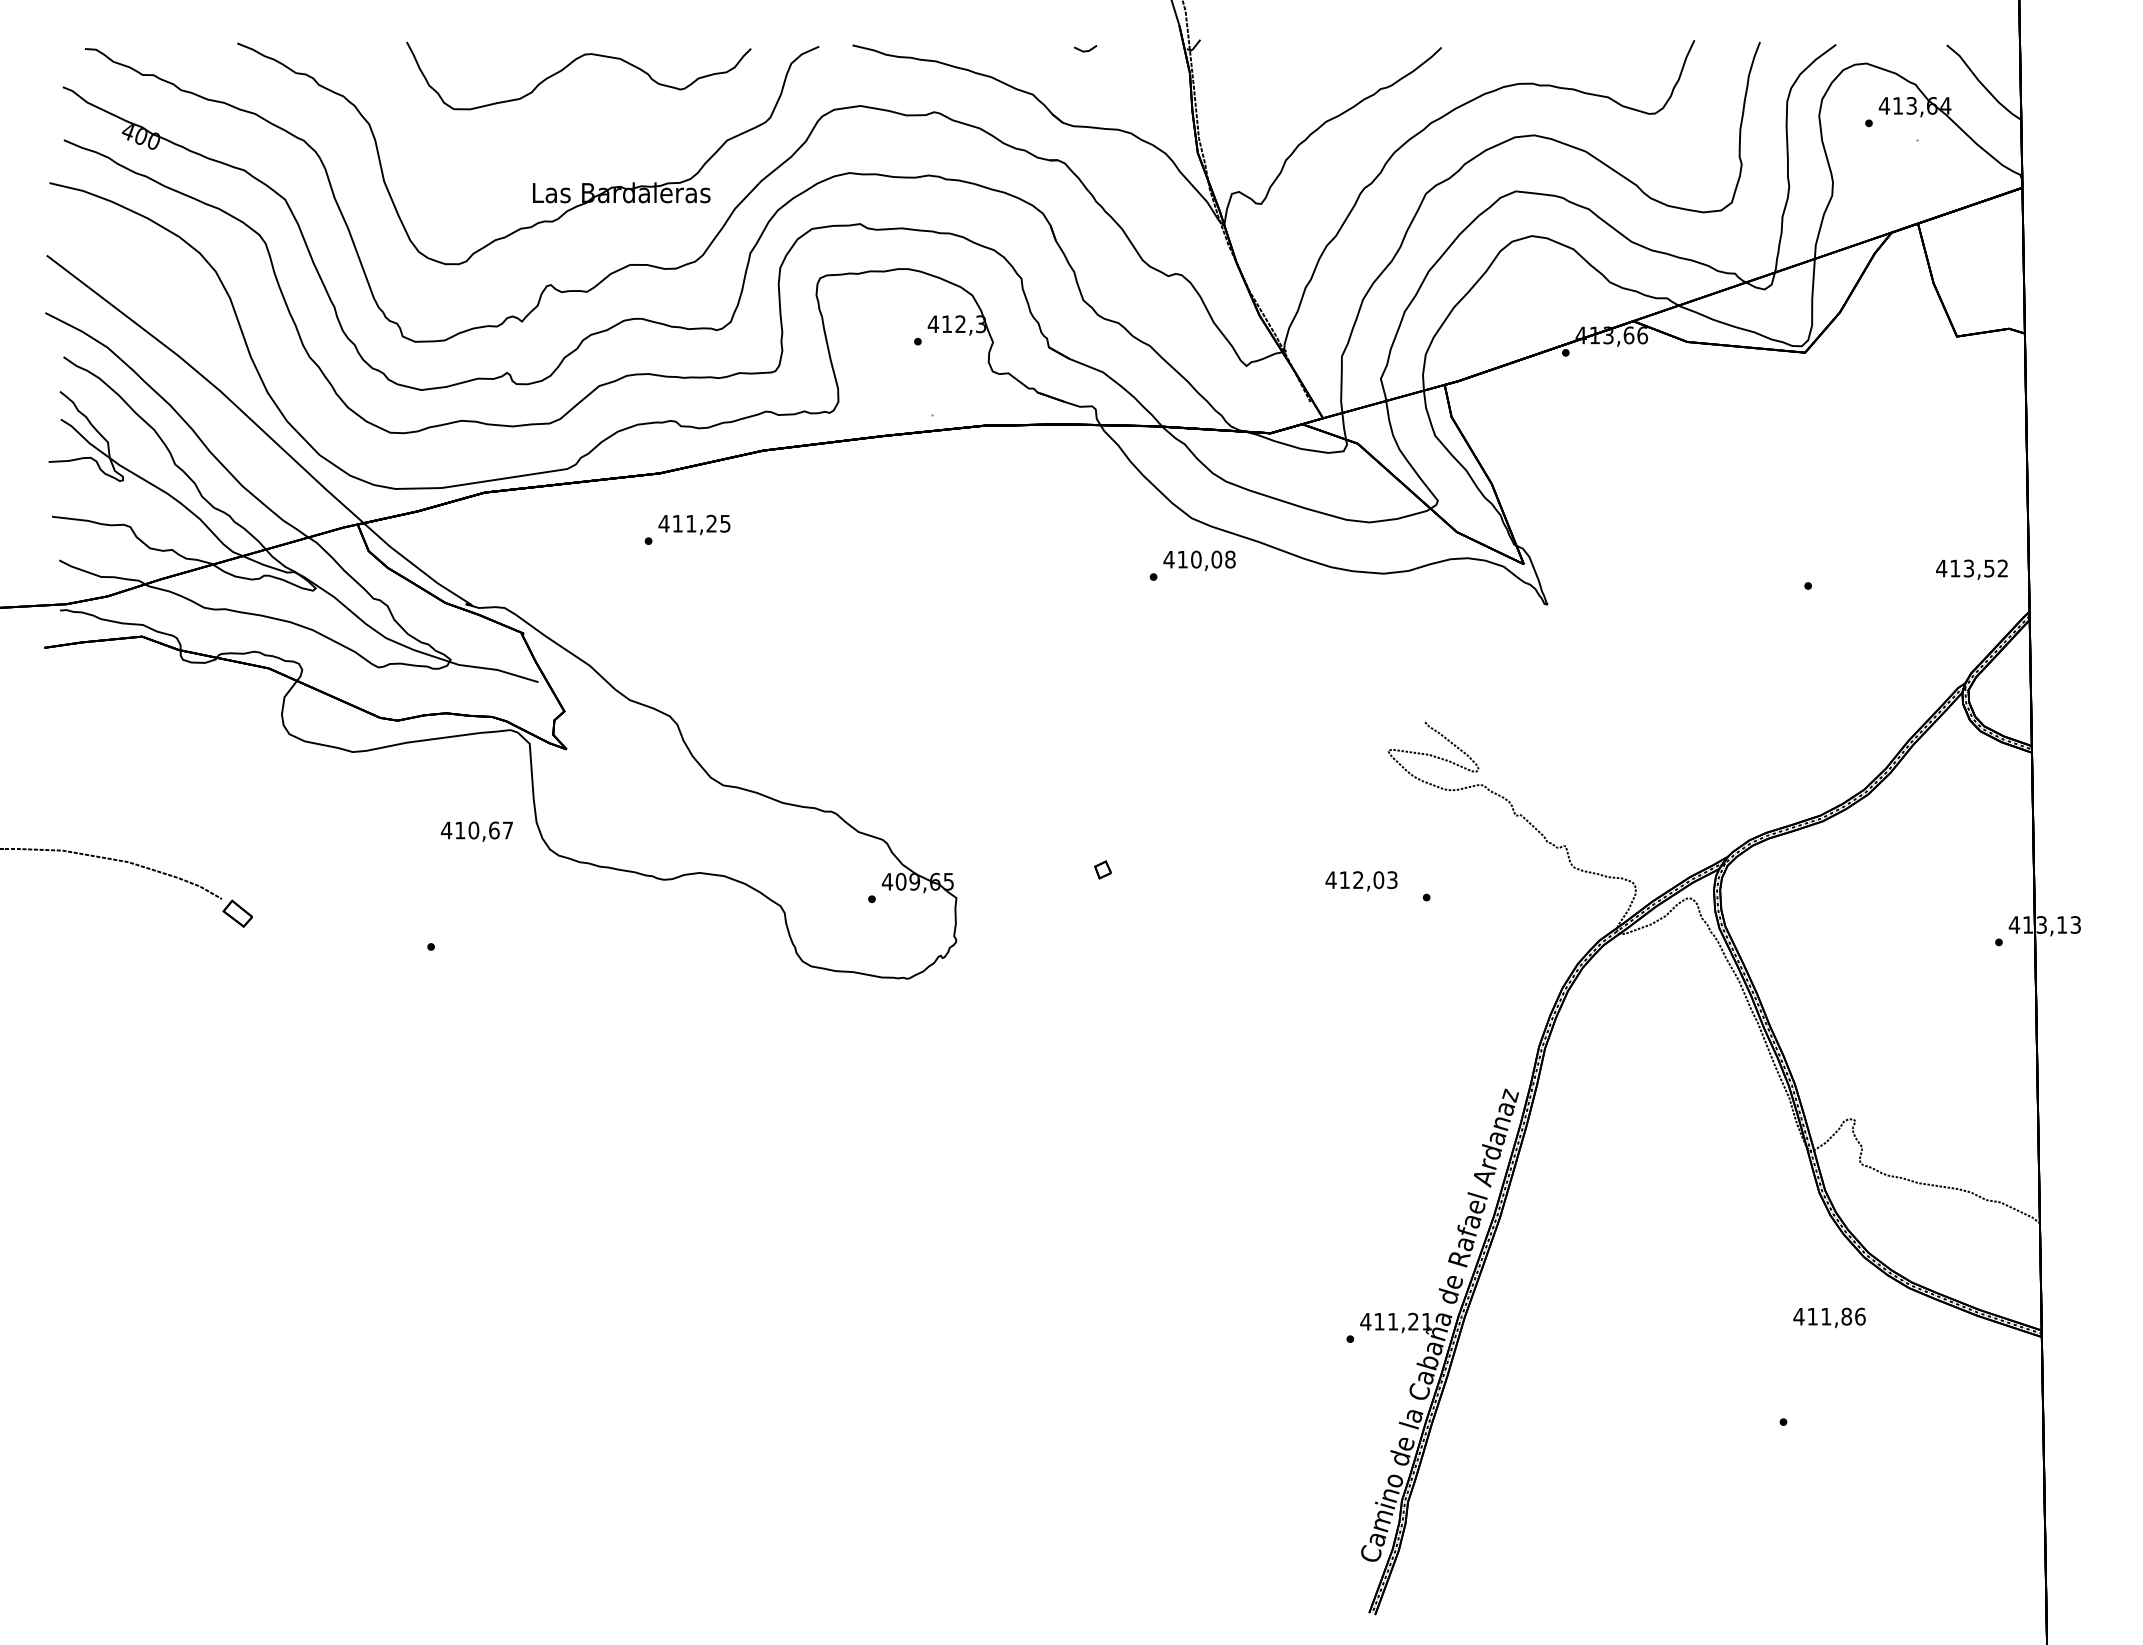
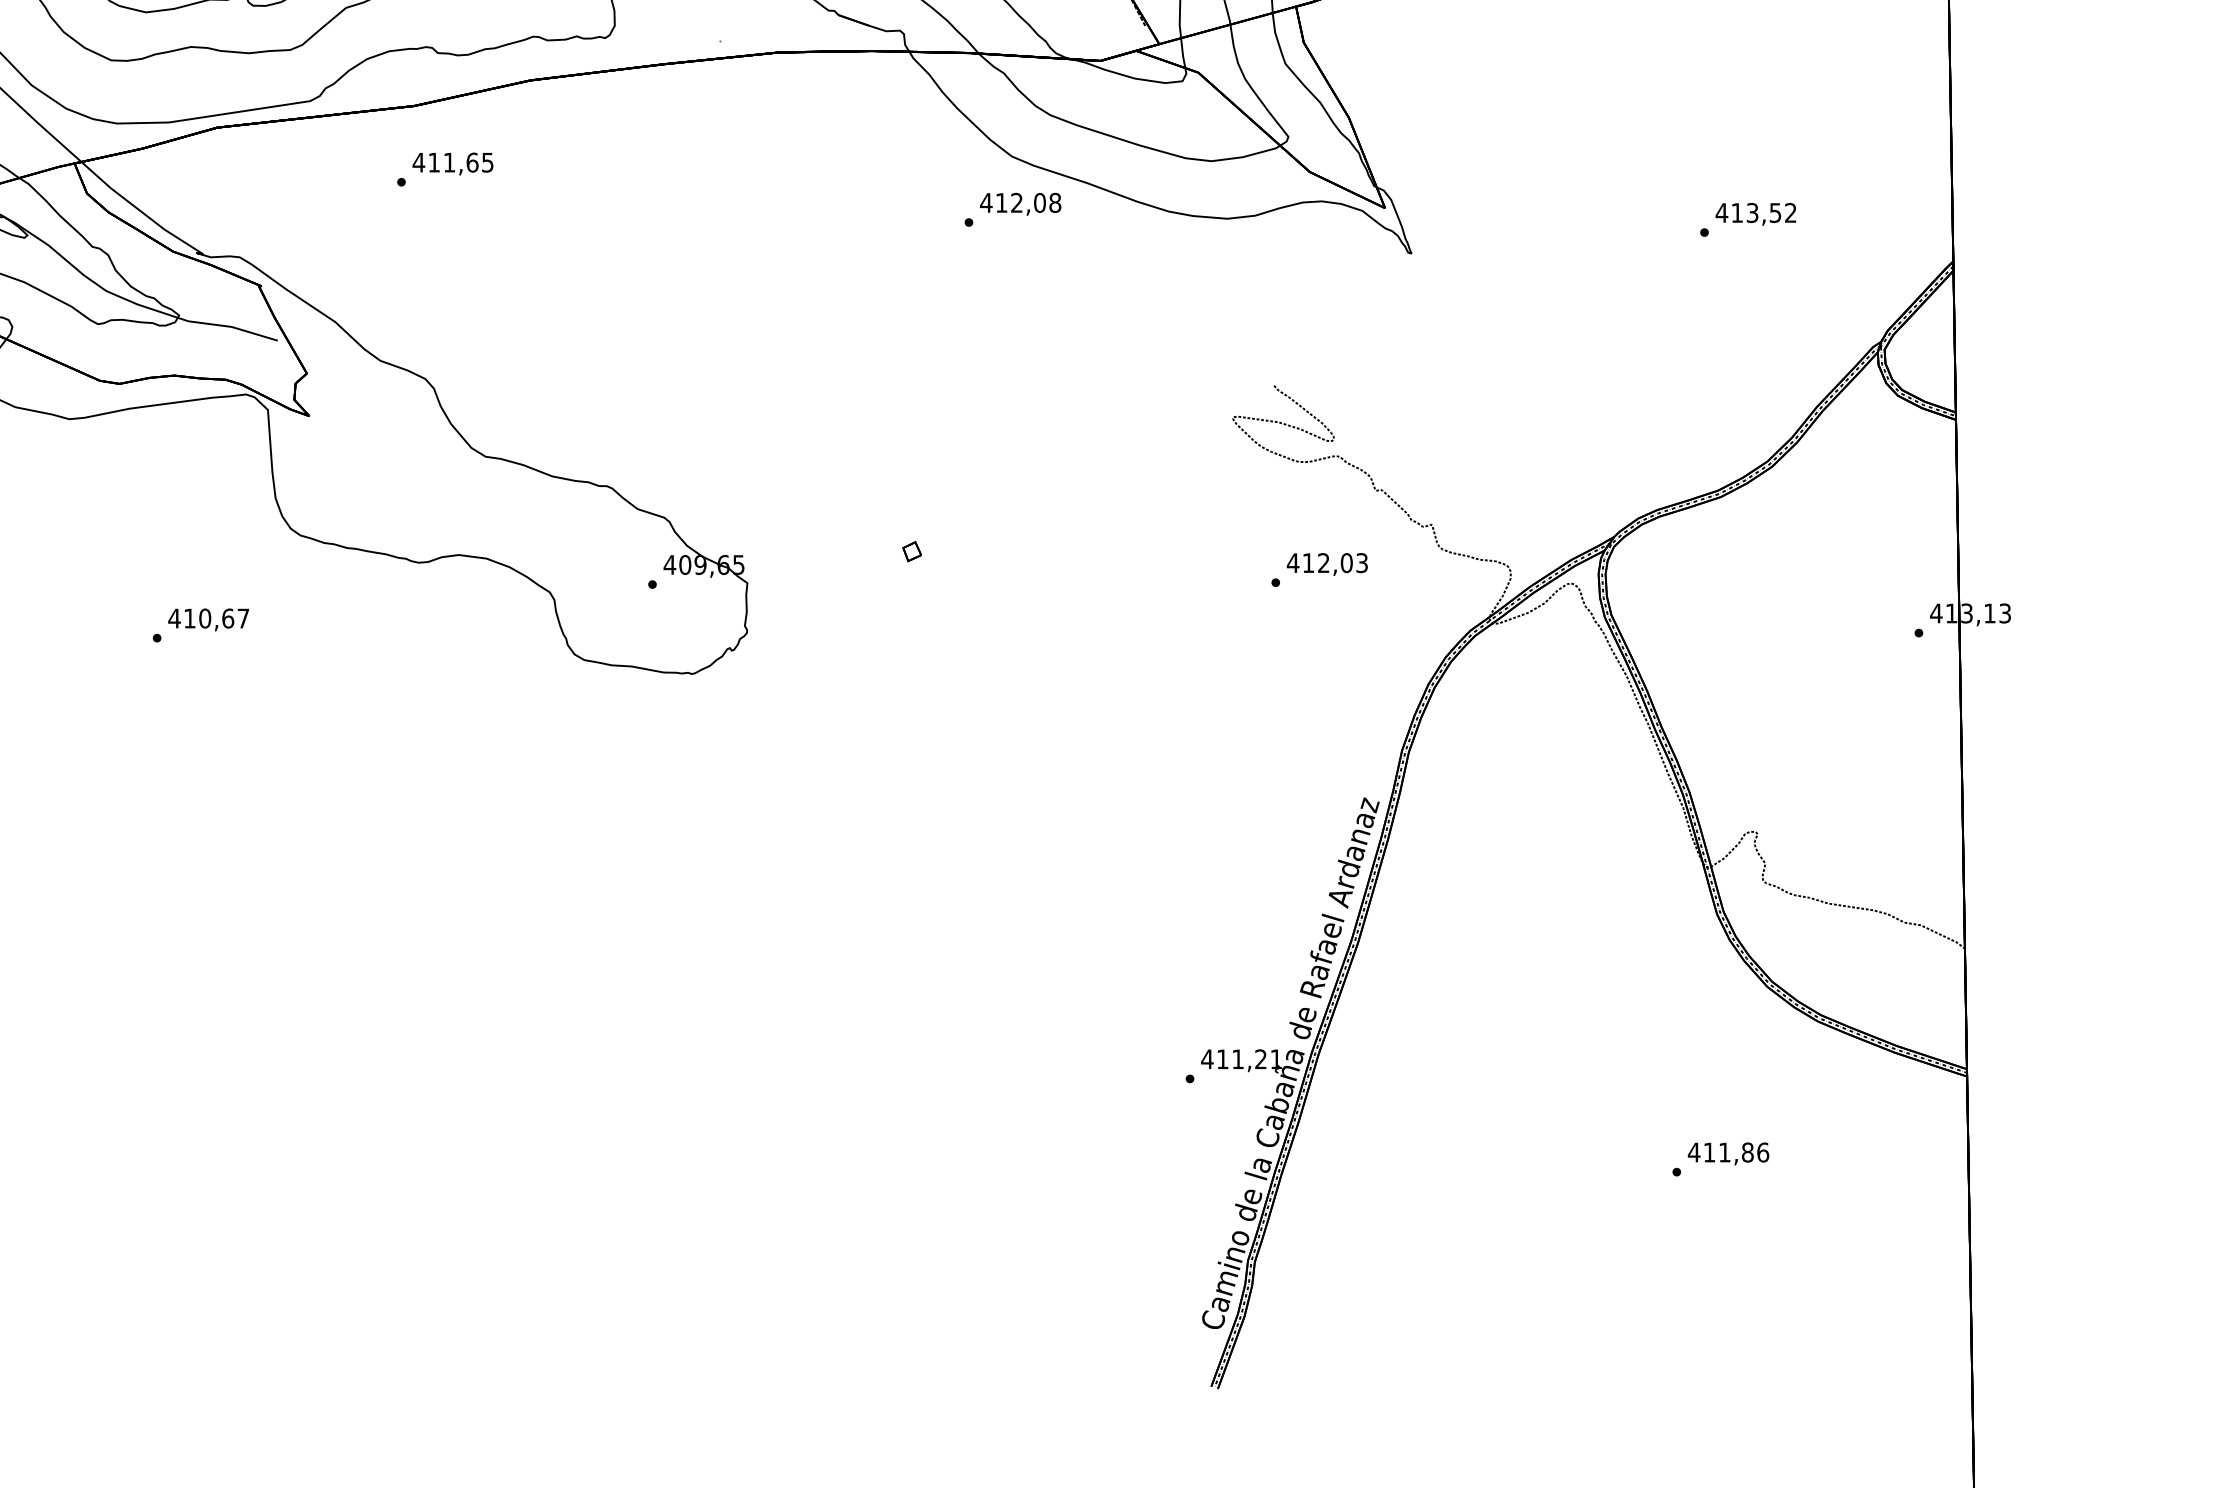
text: (711, 523) -> (472, 162), 411,25 -> 411,65
text: (1196, 559) -> (1017, 202), 410,08 -> 412,08
text: (1971, 569) -> (1755, 214), moved
text: (476, 831) -> (208, 619), moved
text: (1361, 881) -> (1327, 564), moved
text: (1829, 1317) -> (1728, 1153), moved

